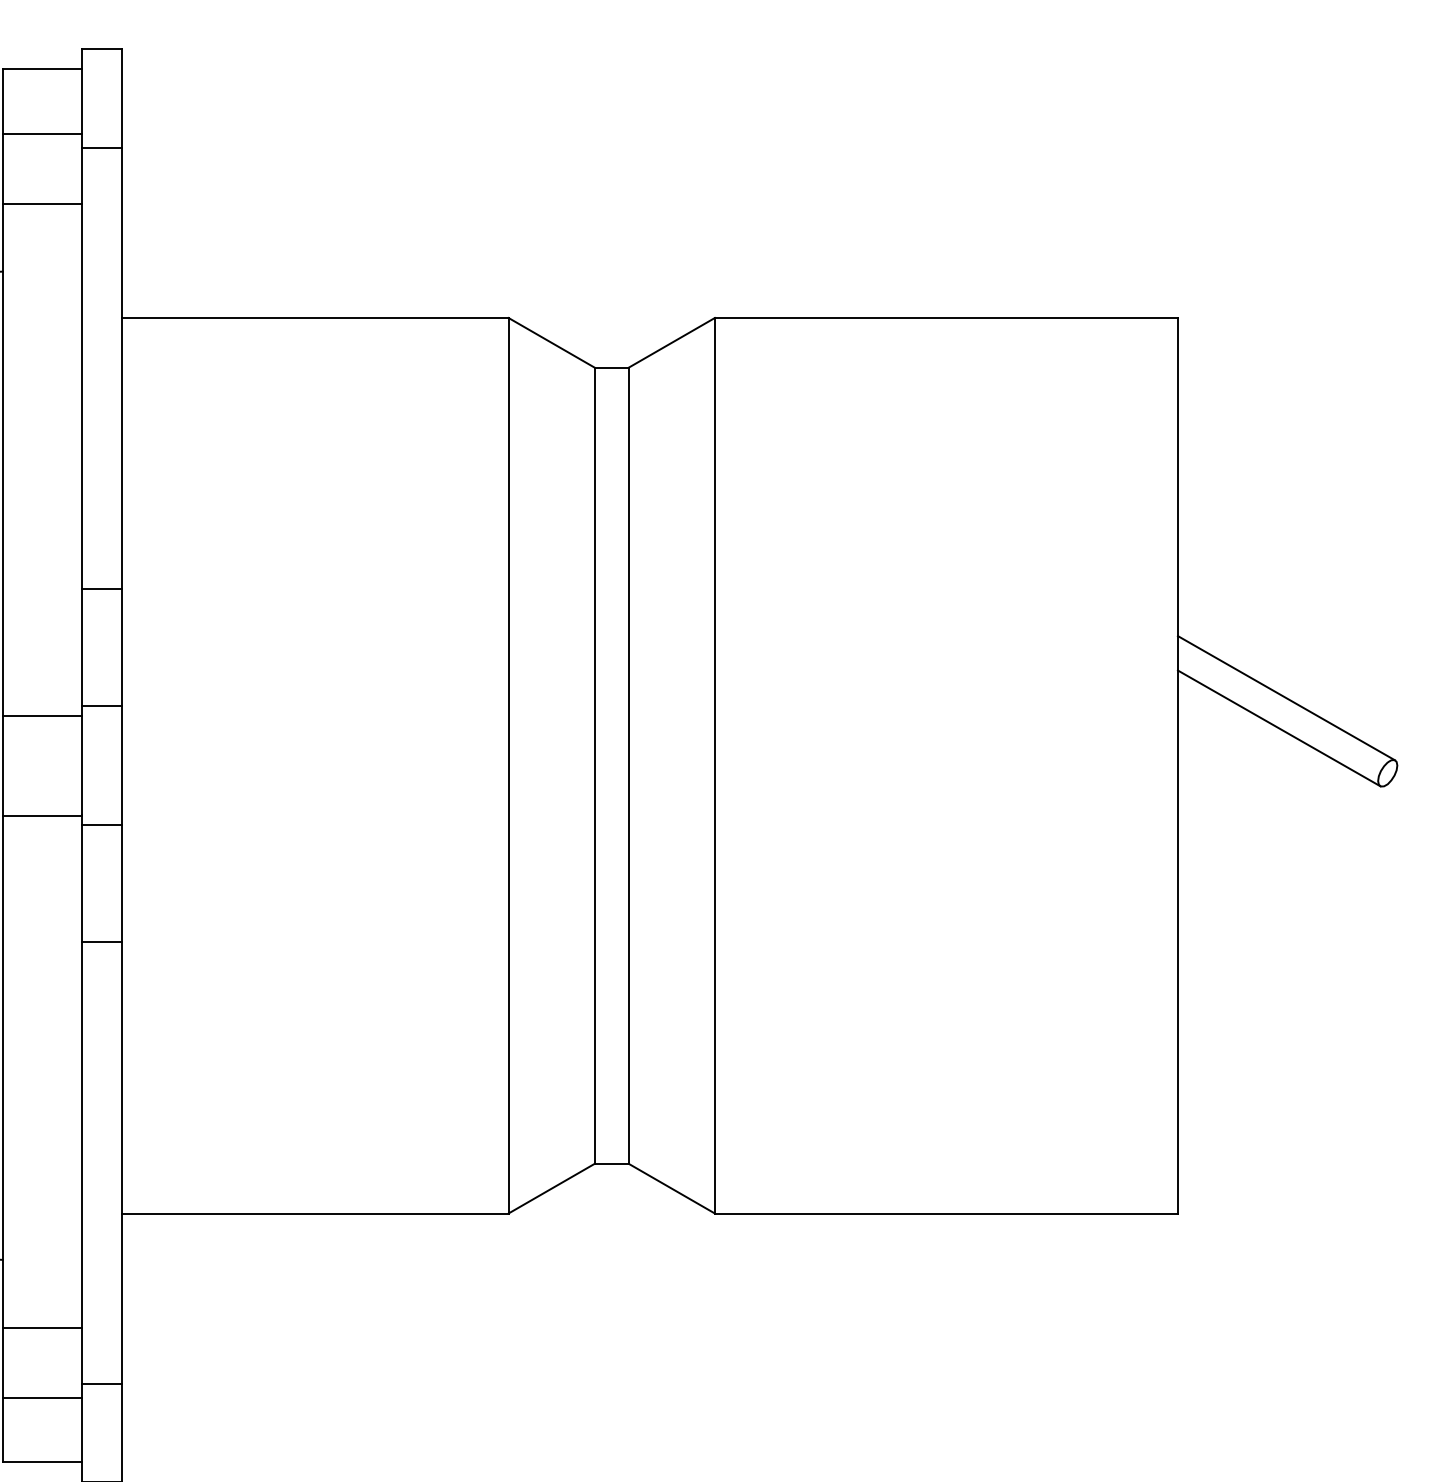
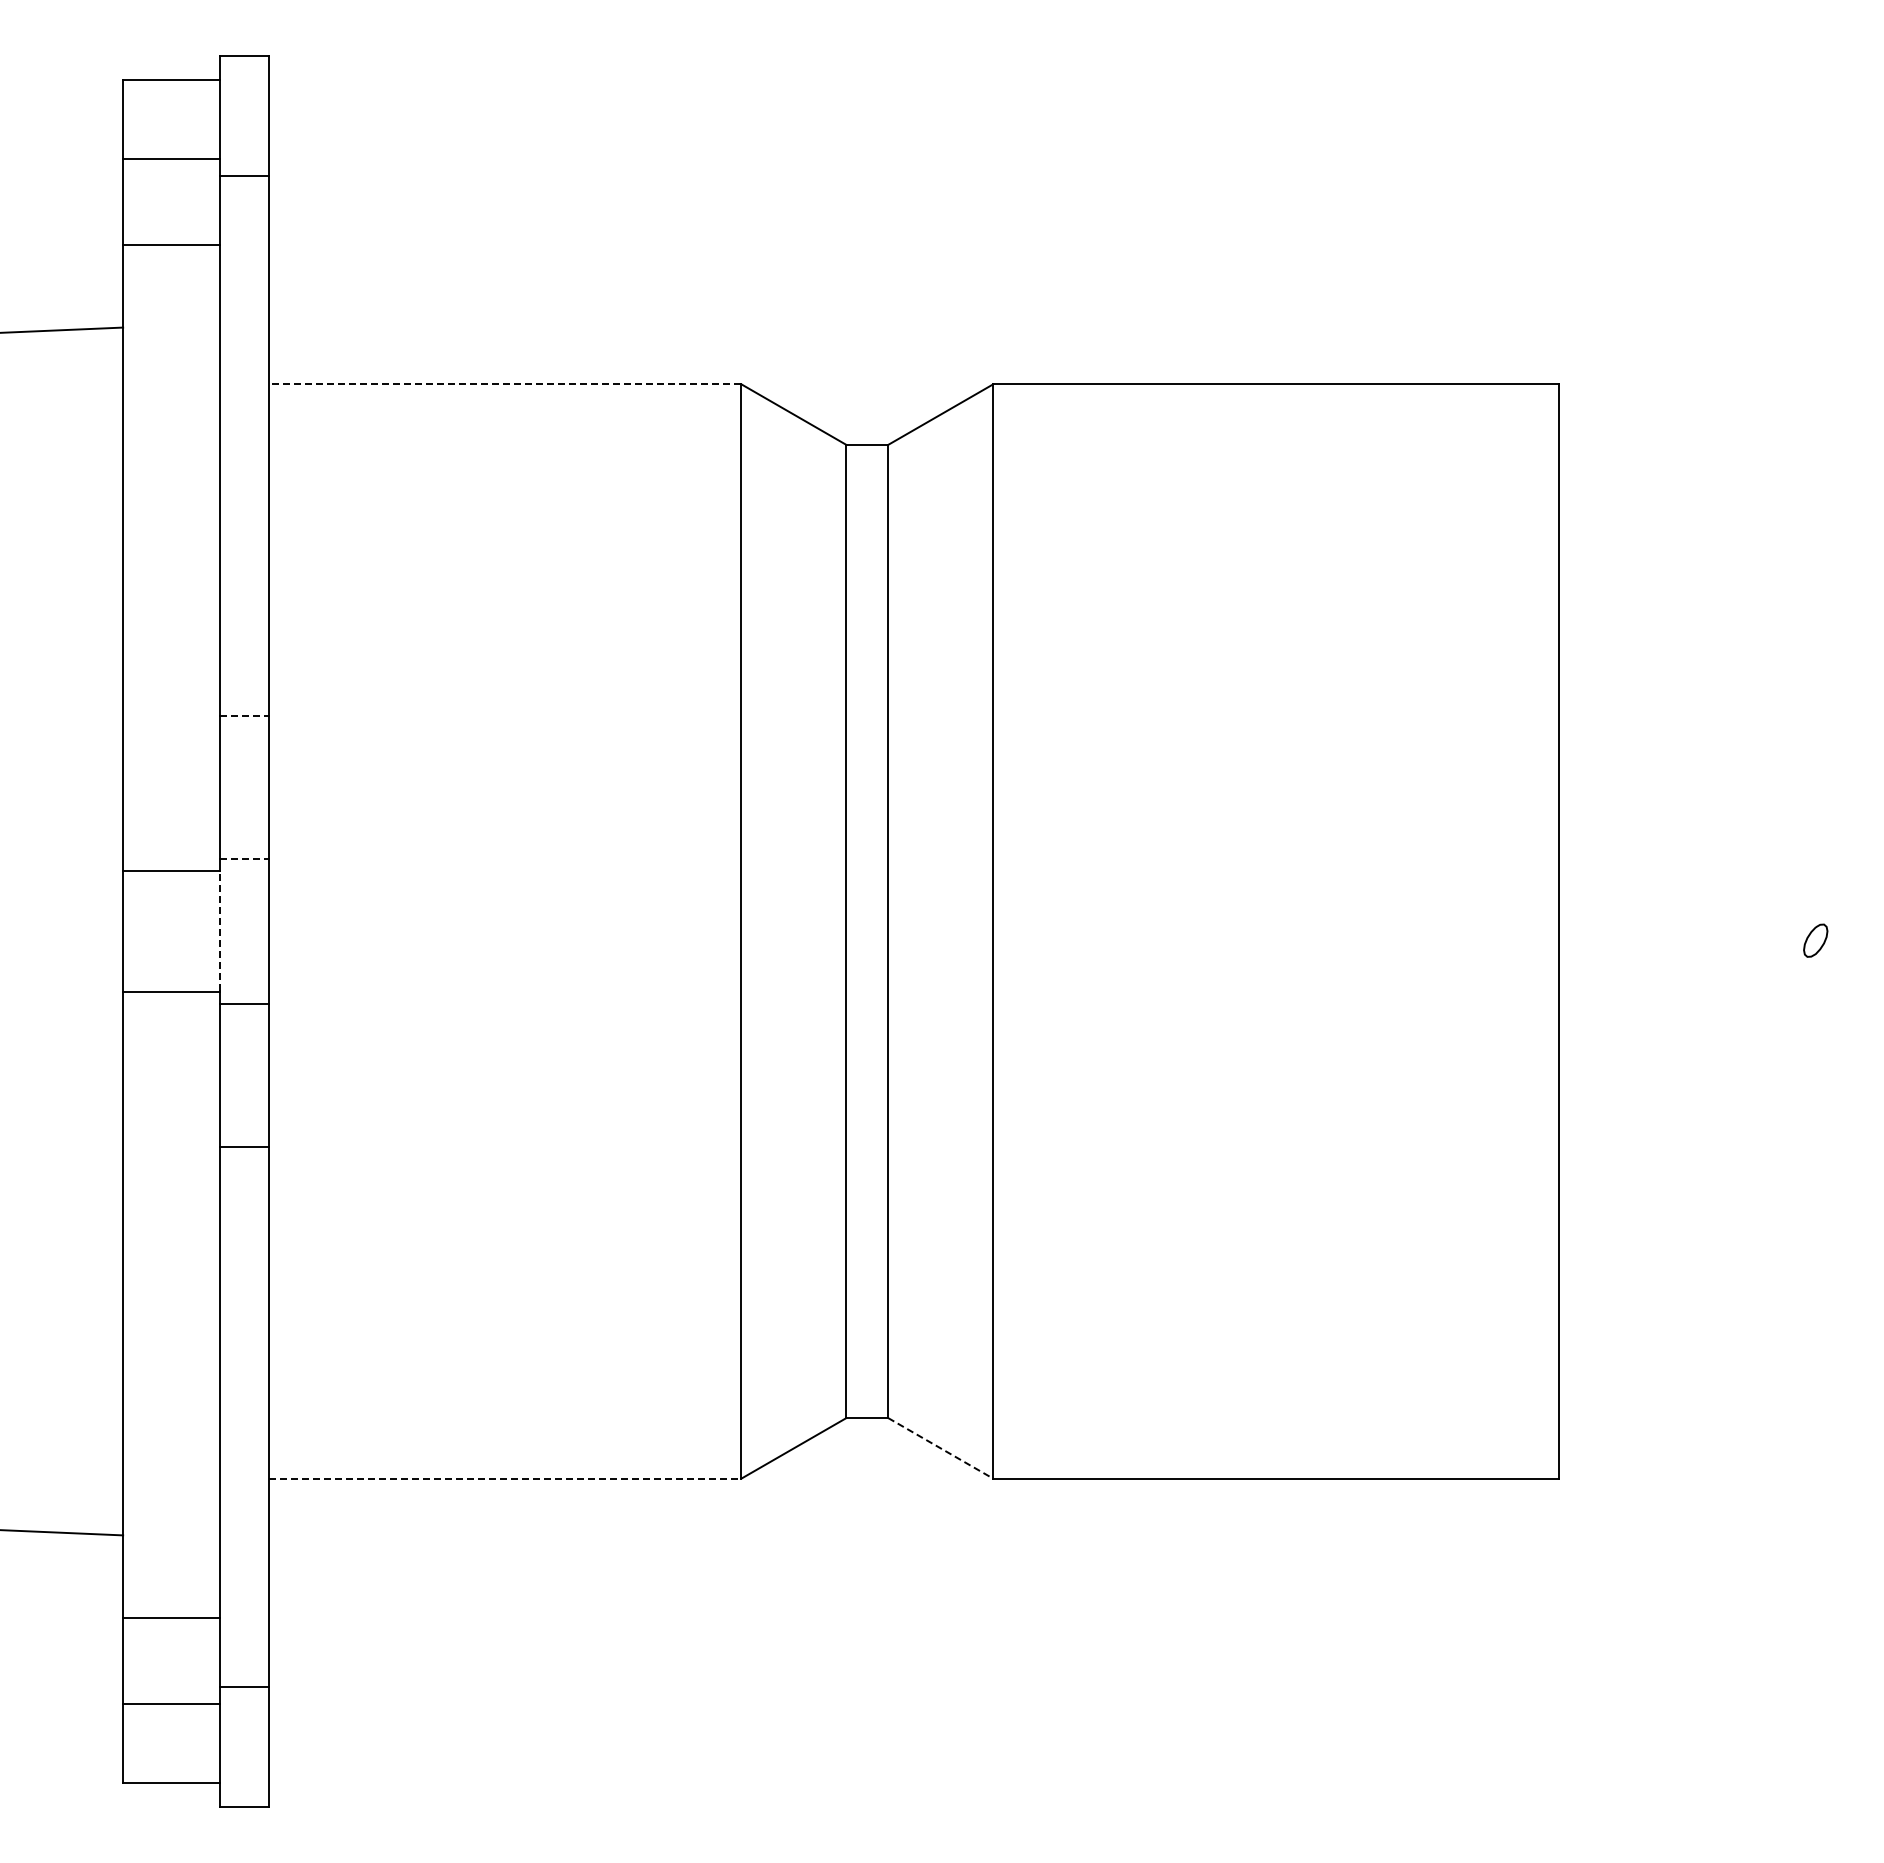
line: (314, 318) -> (504, 384), solid -> dashed
line: (102, 589) -> (245, 715), solid -> dashed
line: (1286, 697) -> (1691, 848), removed
line: (102, 706) -> (245, 858), solid -> dashed
line: (1278, 728) -> (1682, 885), removed
line: (82, 764) -> (220, 930), solid -> dashed
line: (671, 1188) -> (940, 1448), solid -> dashed
line: (315, 1213) -> (505, 1478), solid -> dashed

